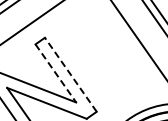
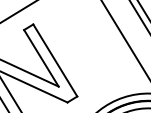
line: (56, 73) -> (42, 58), dashed -> solid
line: (70, 74) -> (55, 60), dashed -> solid

